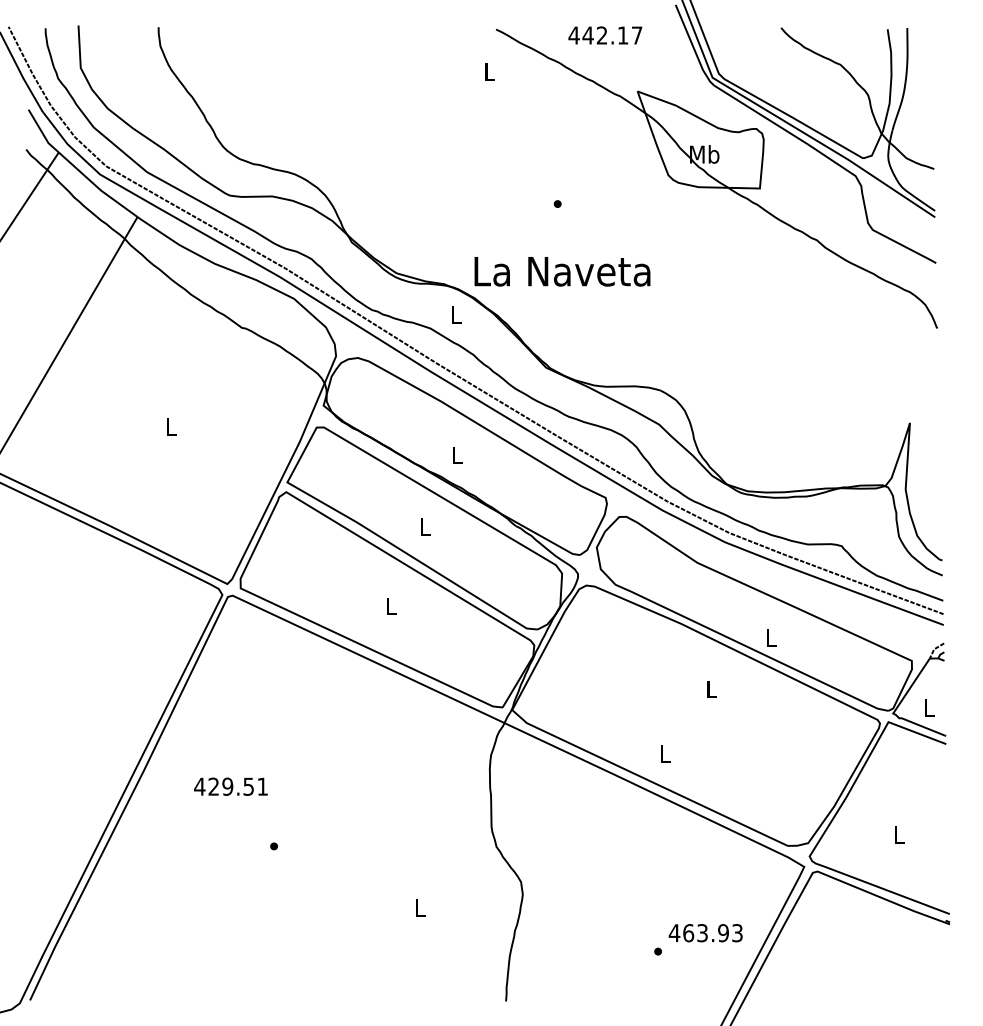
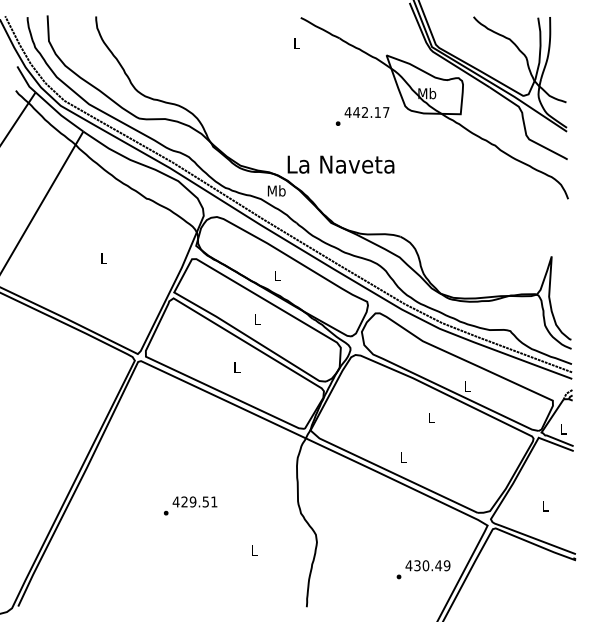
text: (604, 35) -> (366, 112), moved
text: (456, 314) -> (276, 190), L -> Mb
text: (230, 785) -> (194, 501), moved
text: (713, 932) -> (432, 565), 463.93 -> 430.49

